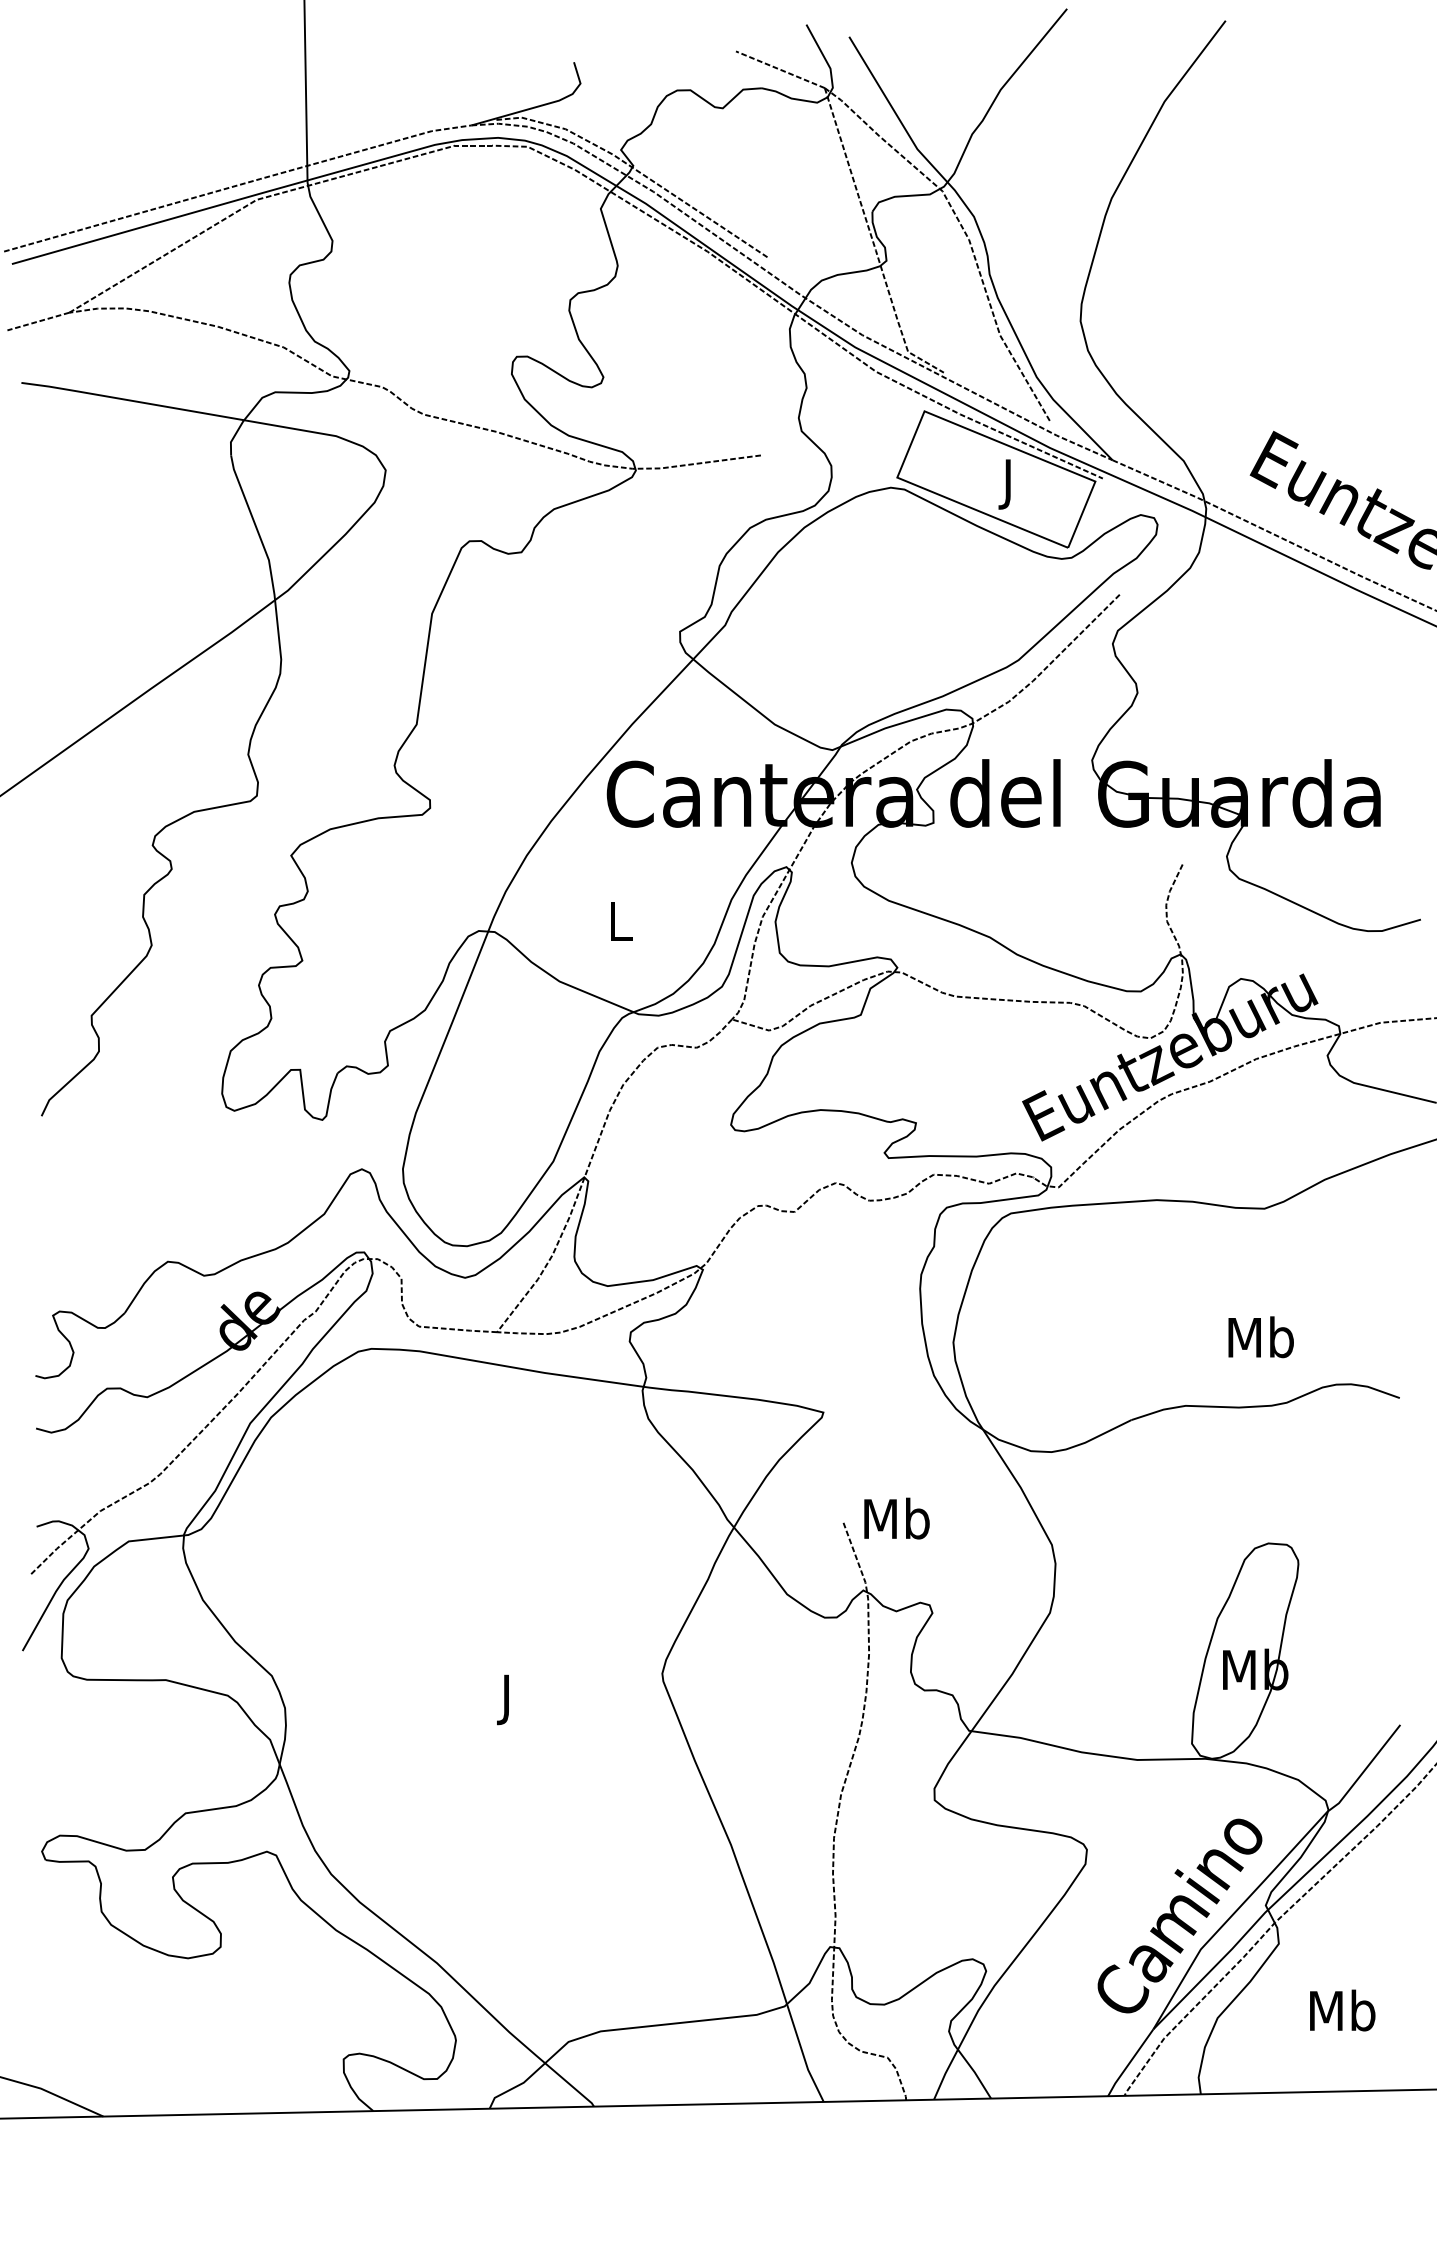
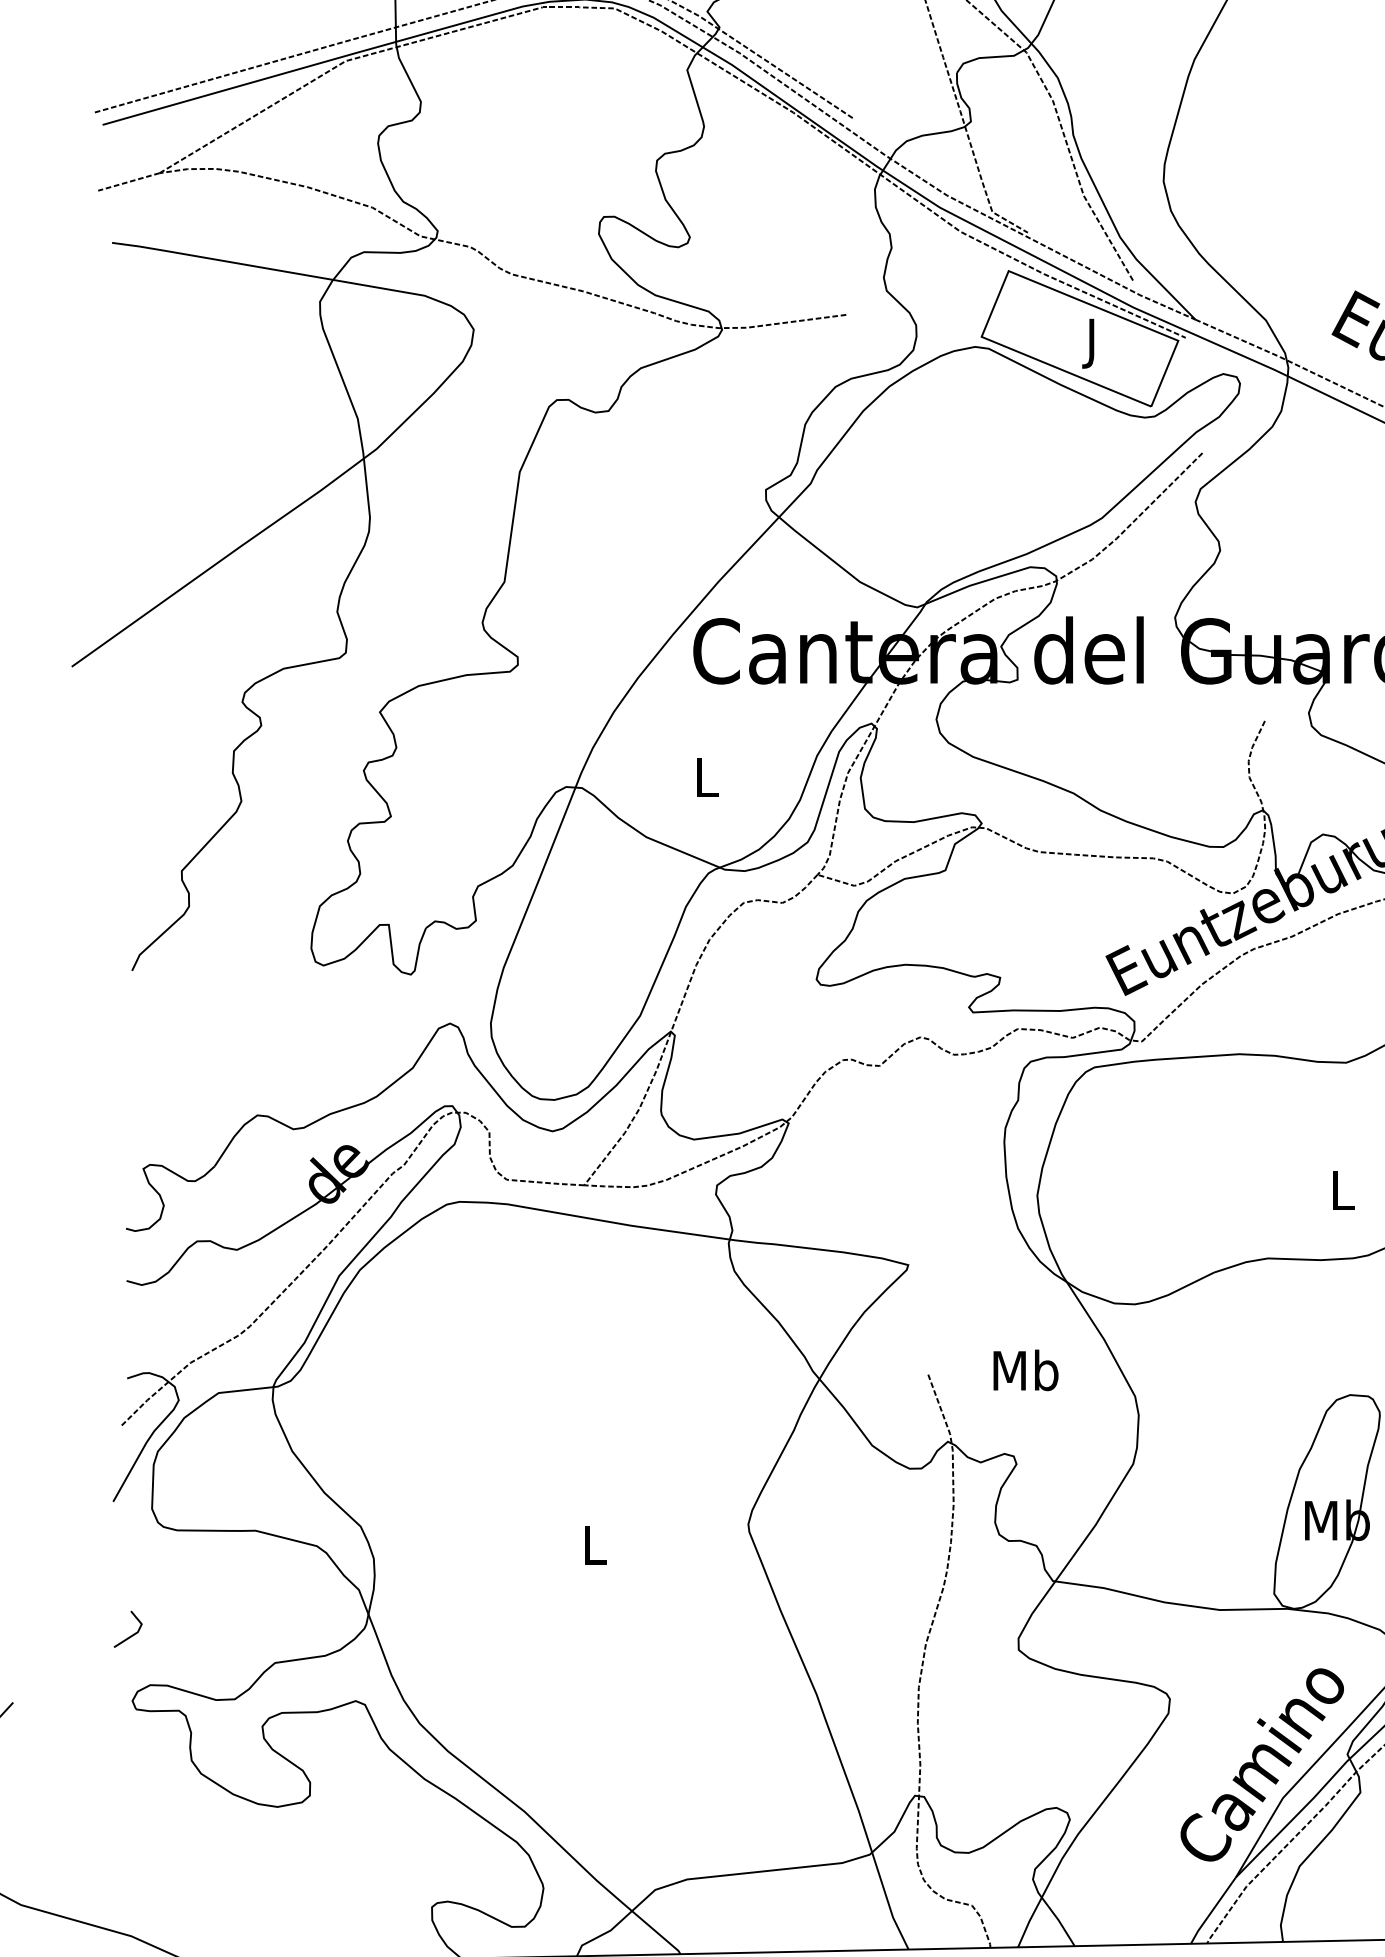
text: (1260, 1337) -> (1342, 1190), Mb -> L
text: (896, 1518) -> (1025, 1370), moved
text: (508, 1699) -> (595, 1549), J -> L
line: (40, 1785) -> (131, 1635), added

